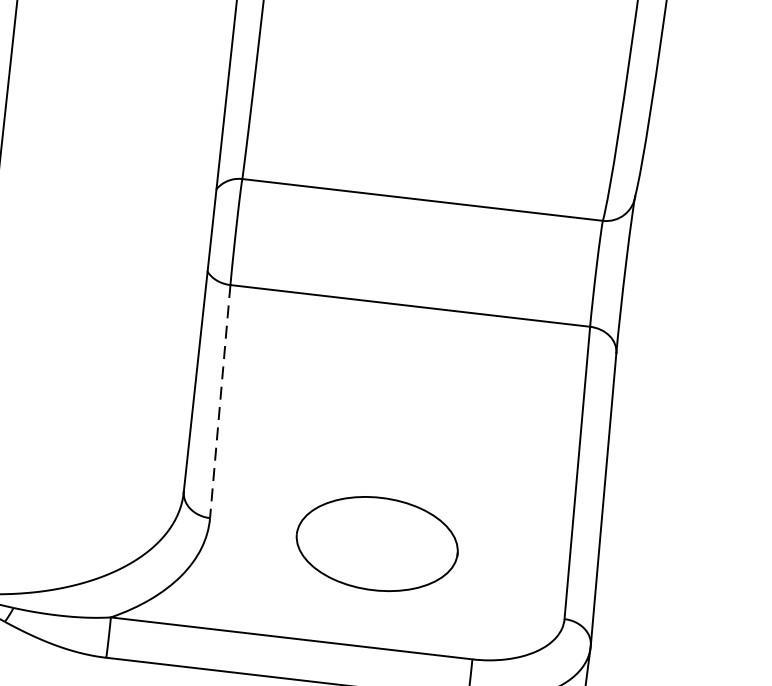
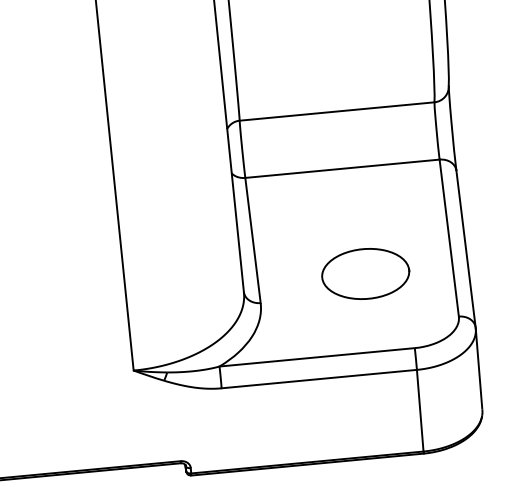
line: (220, 403) -> (253, 241), dashed -> solid
part: (377, 543) -> (365, 273), moved

